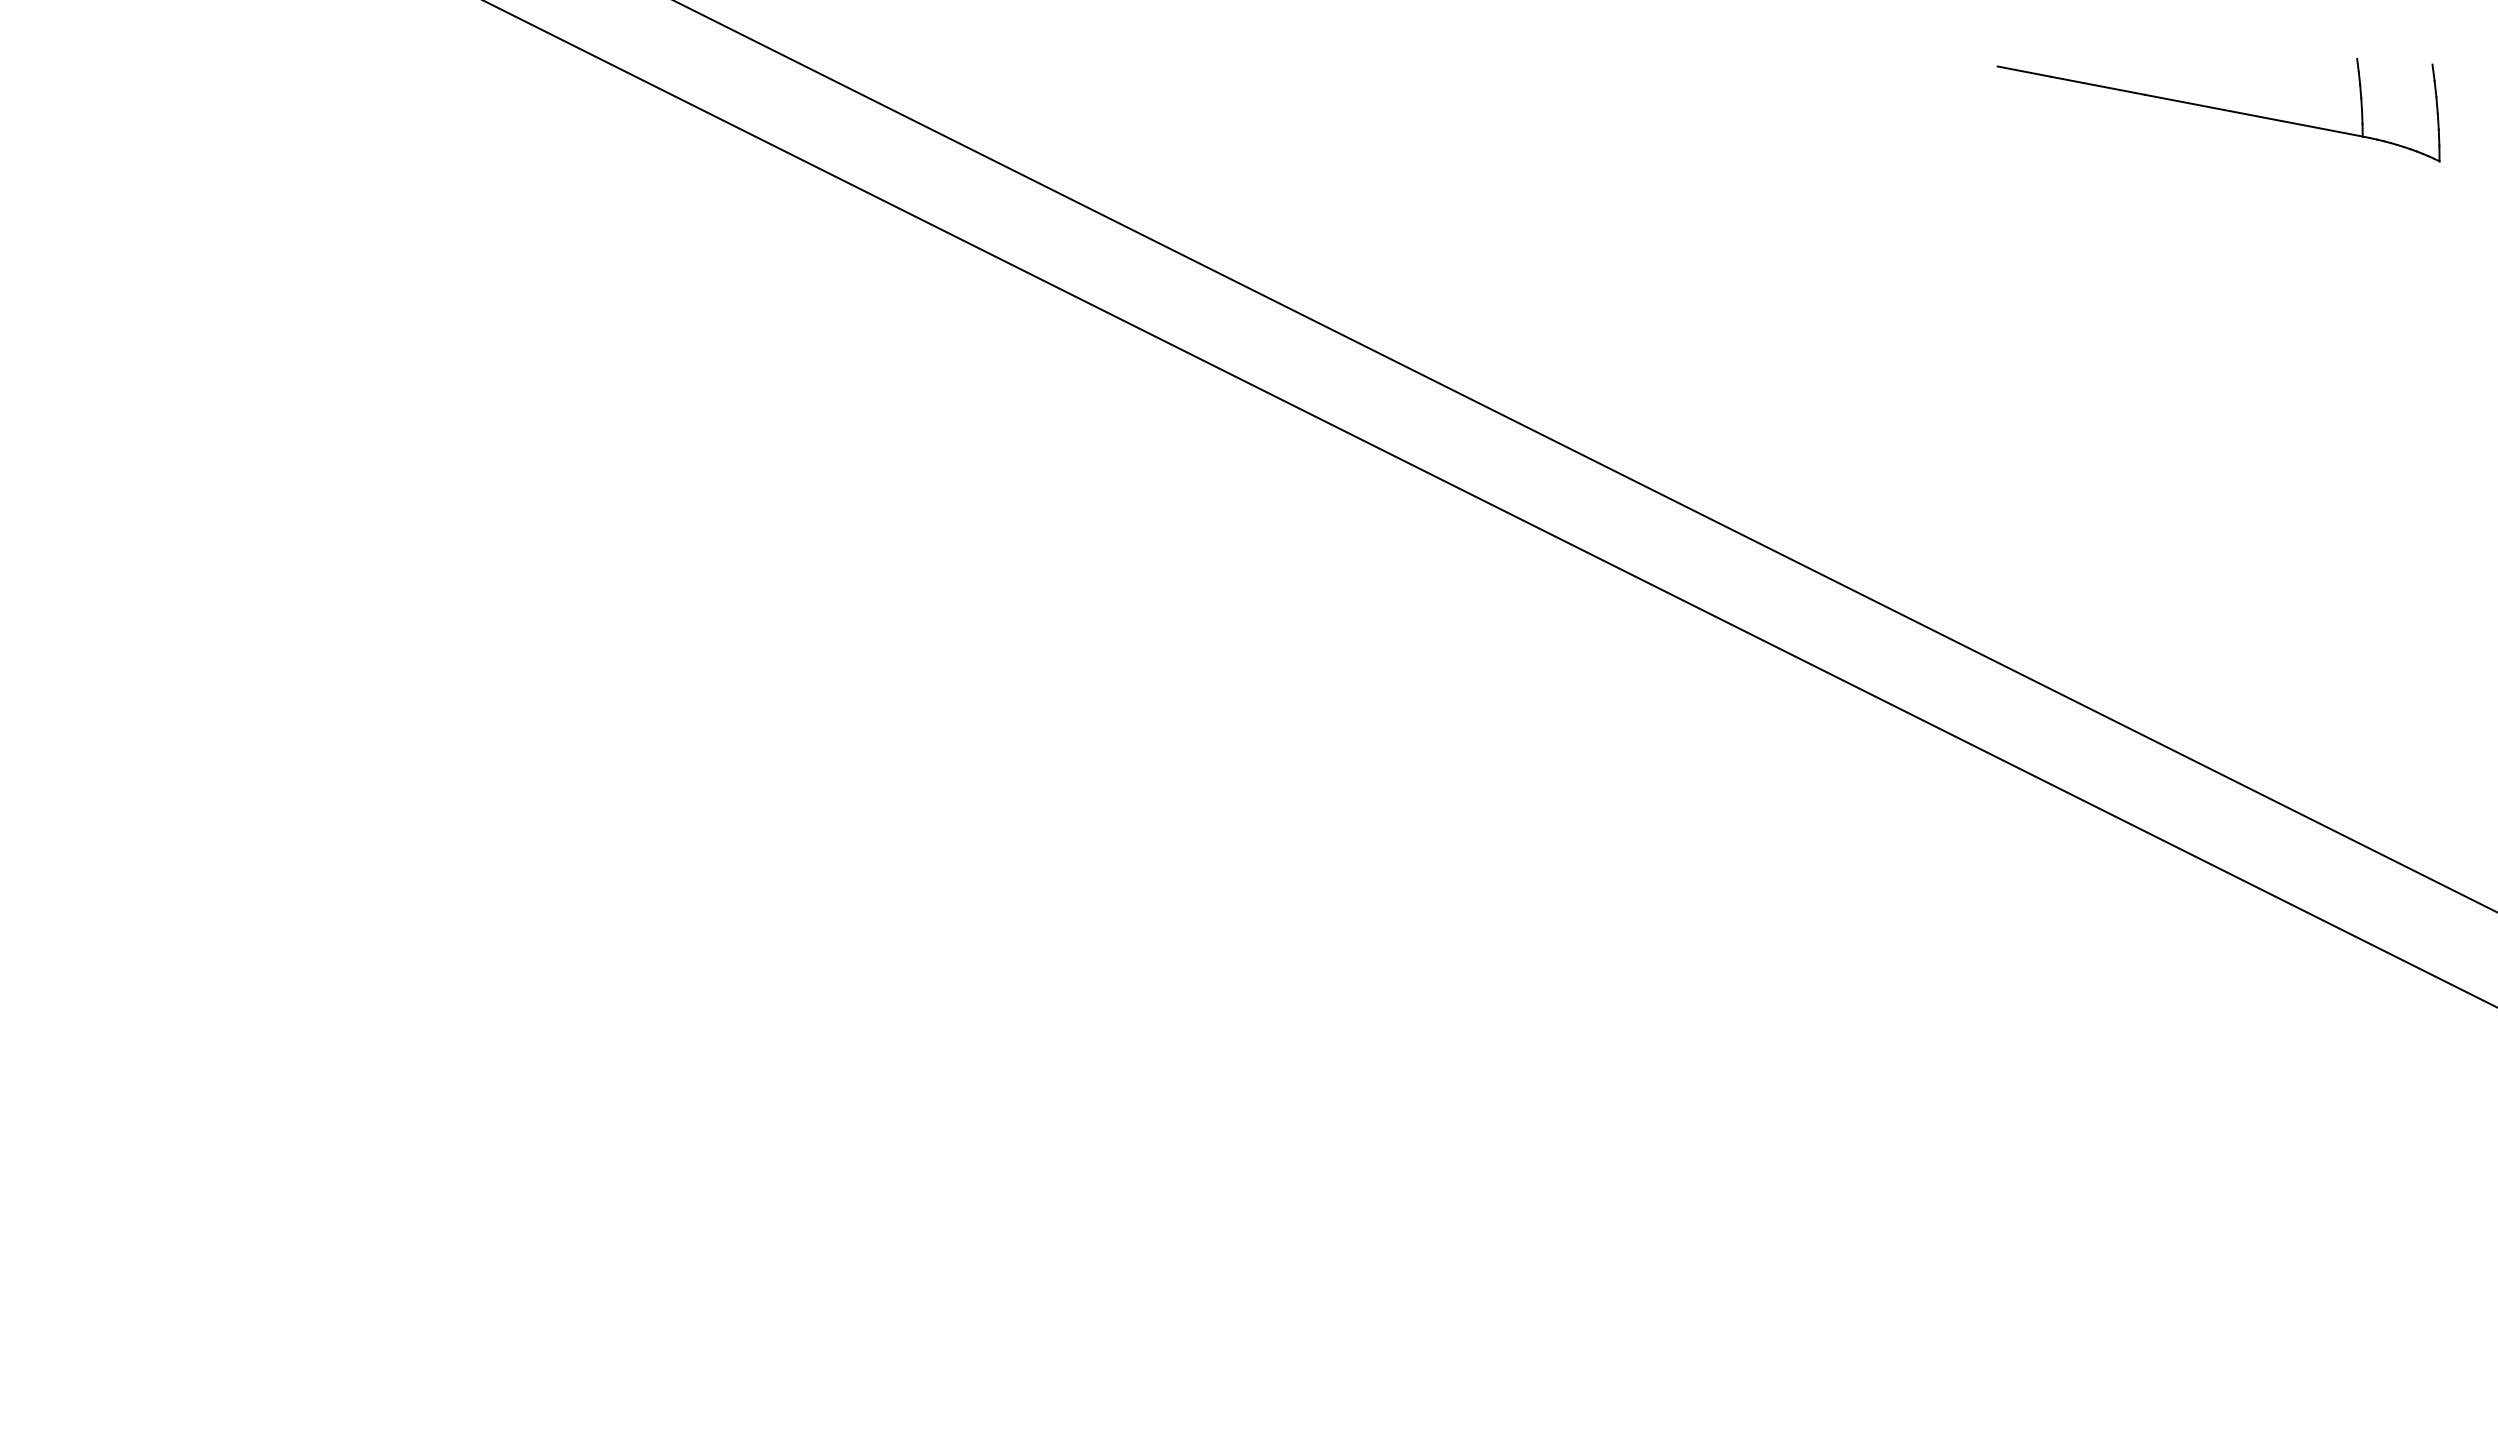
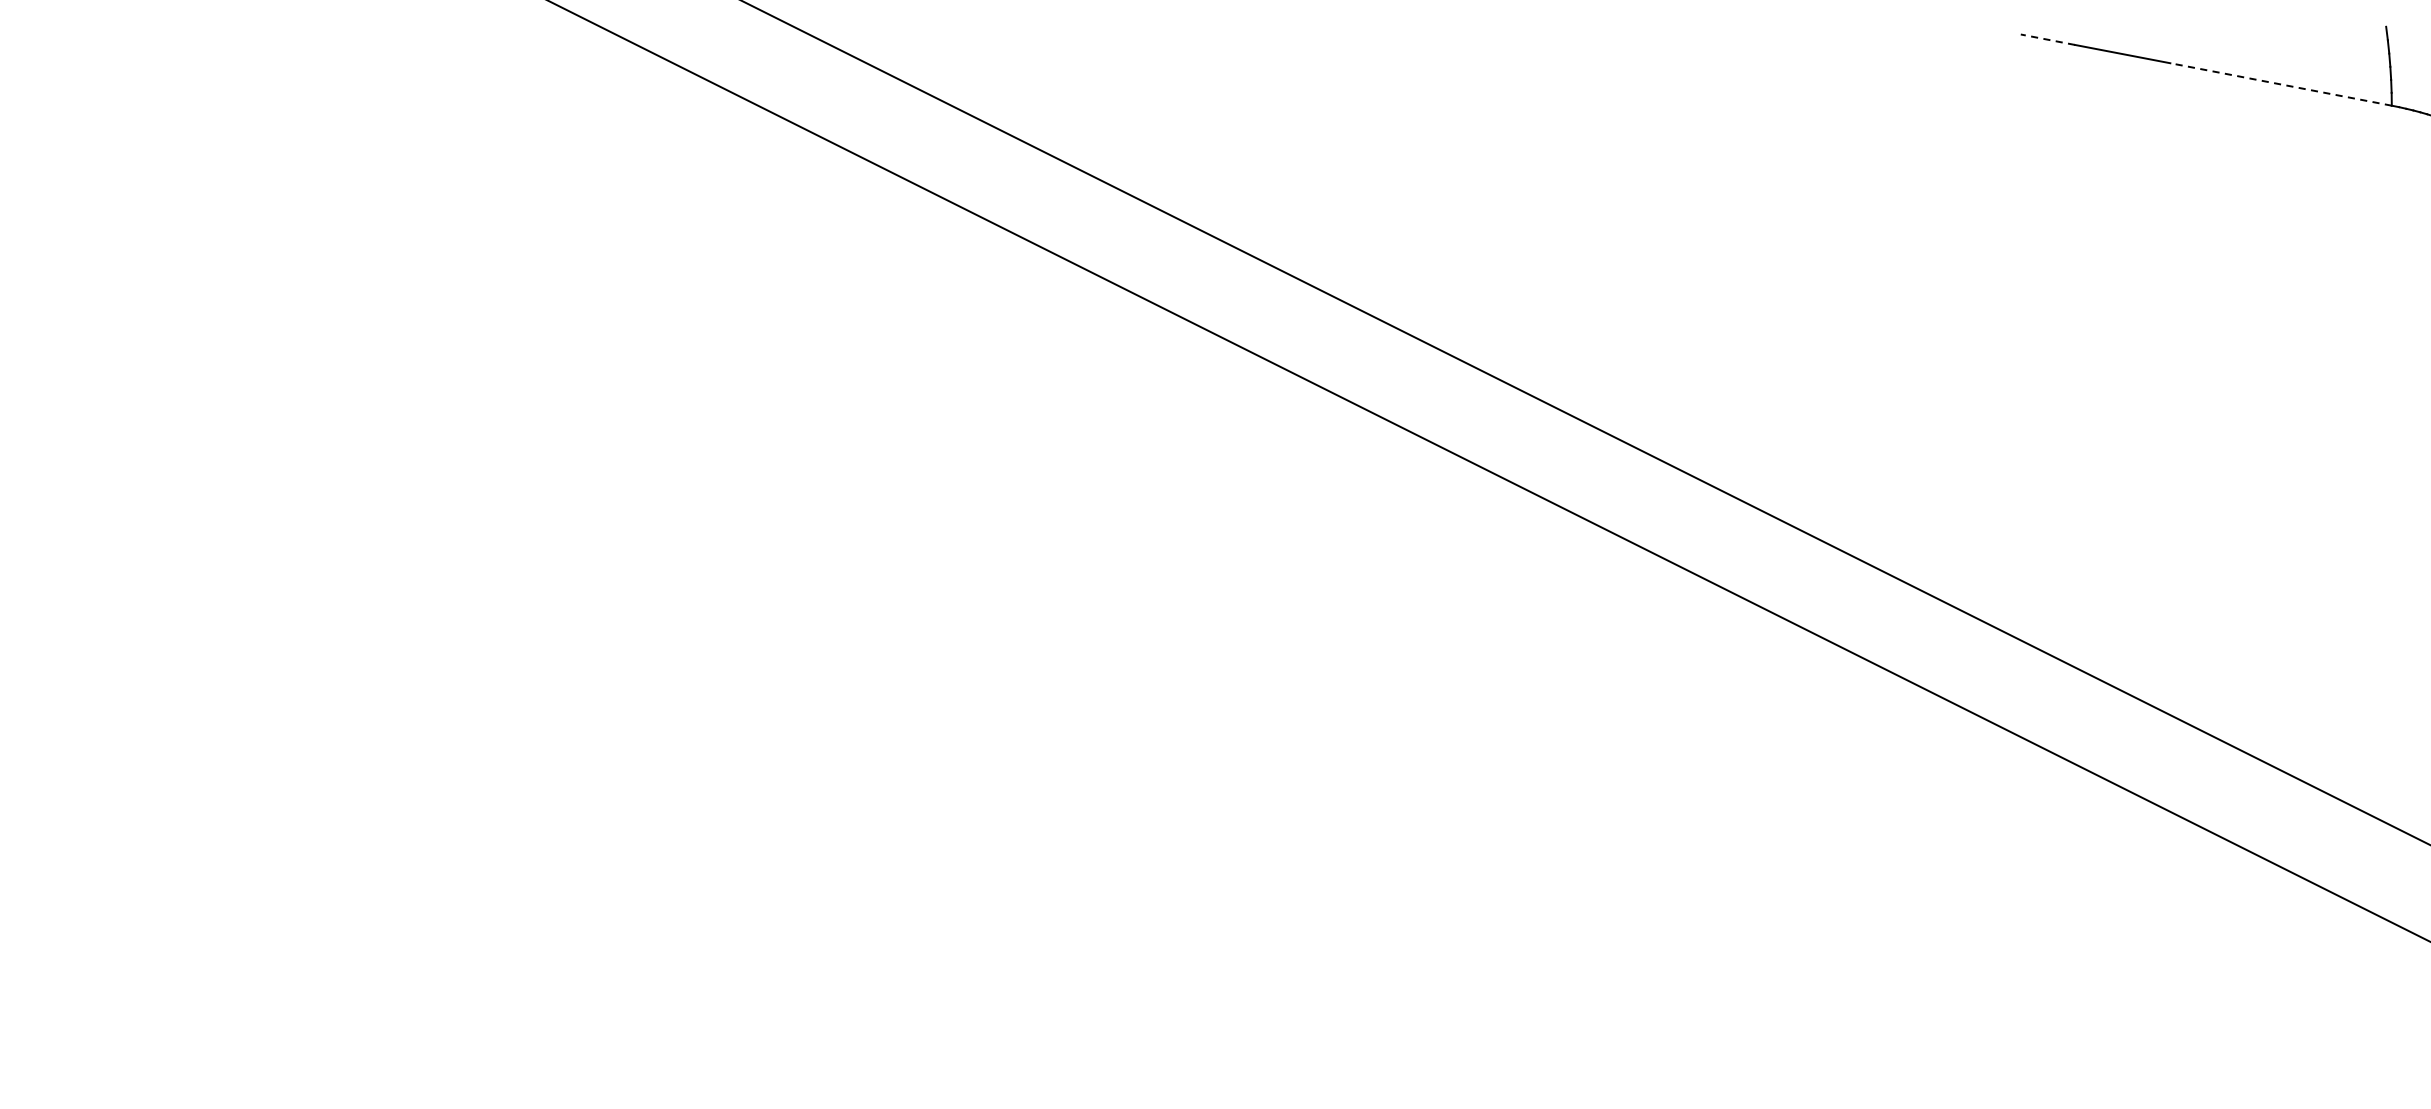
line: (2023, 71) -> (2047, 39), solid -> dashed
line: (2253, 115) -> (2280, 84), solid -> dashed

